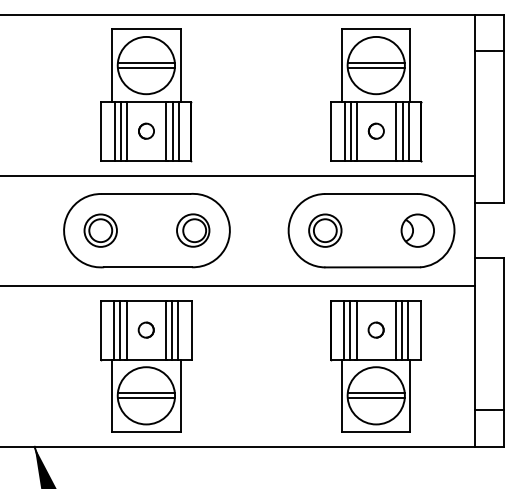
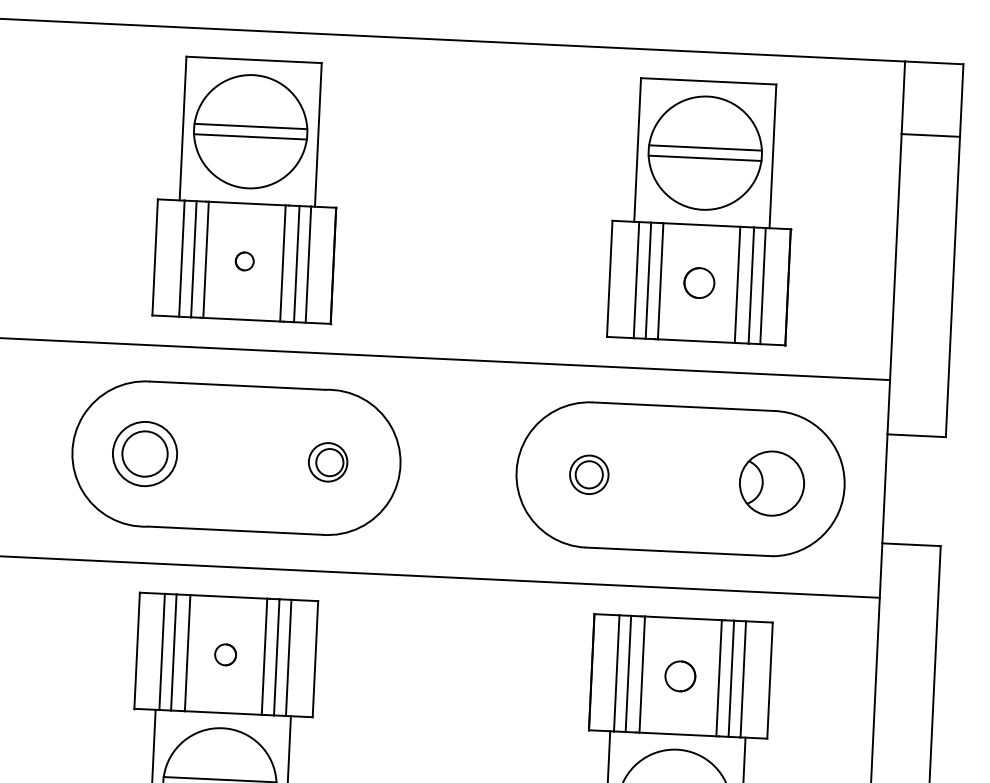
part: (146, 130) -> (244, 260), size x0.6
part: (193, 230) -> (328, 462), size x0.6
part: (325, 230) -> (589, 474), size x0.6
part: (145, 329) -> (224, 653), size x0.7

